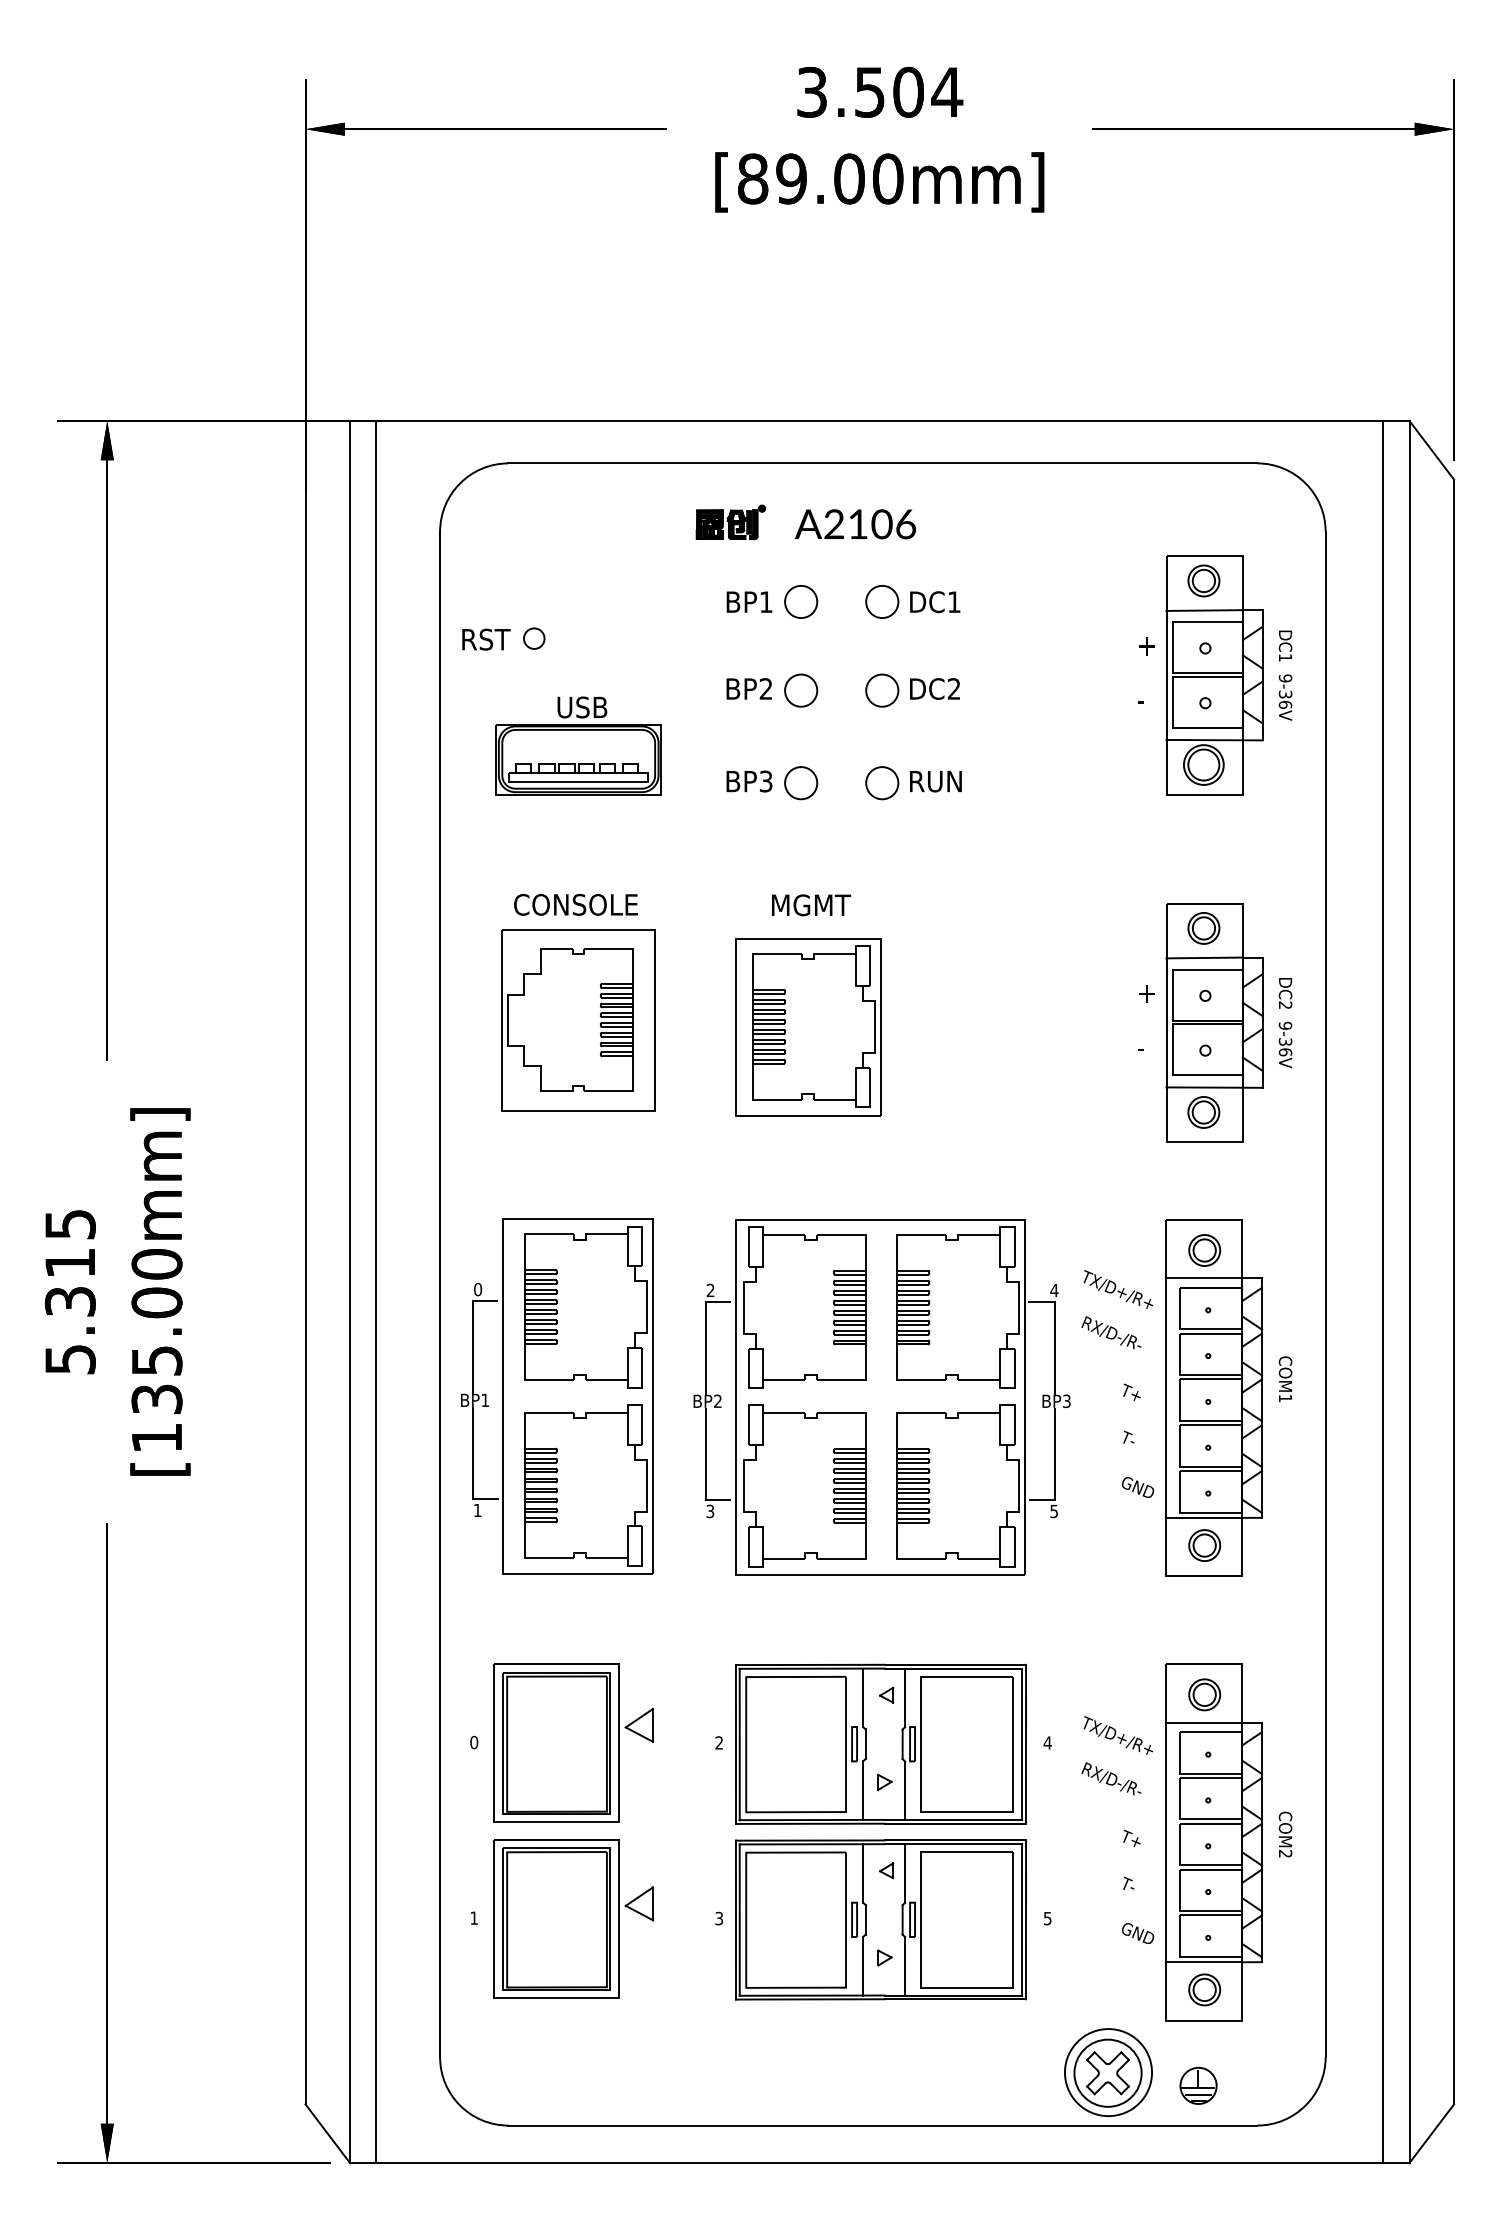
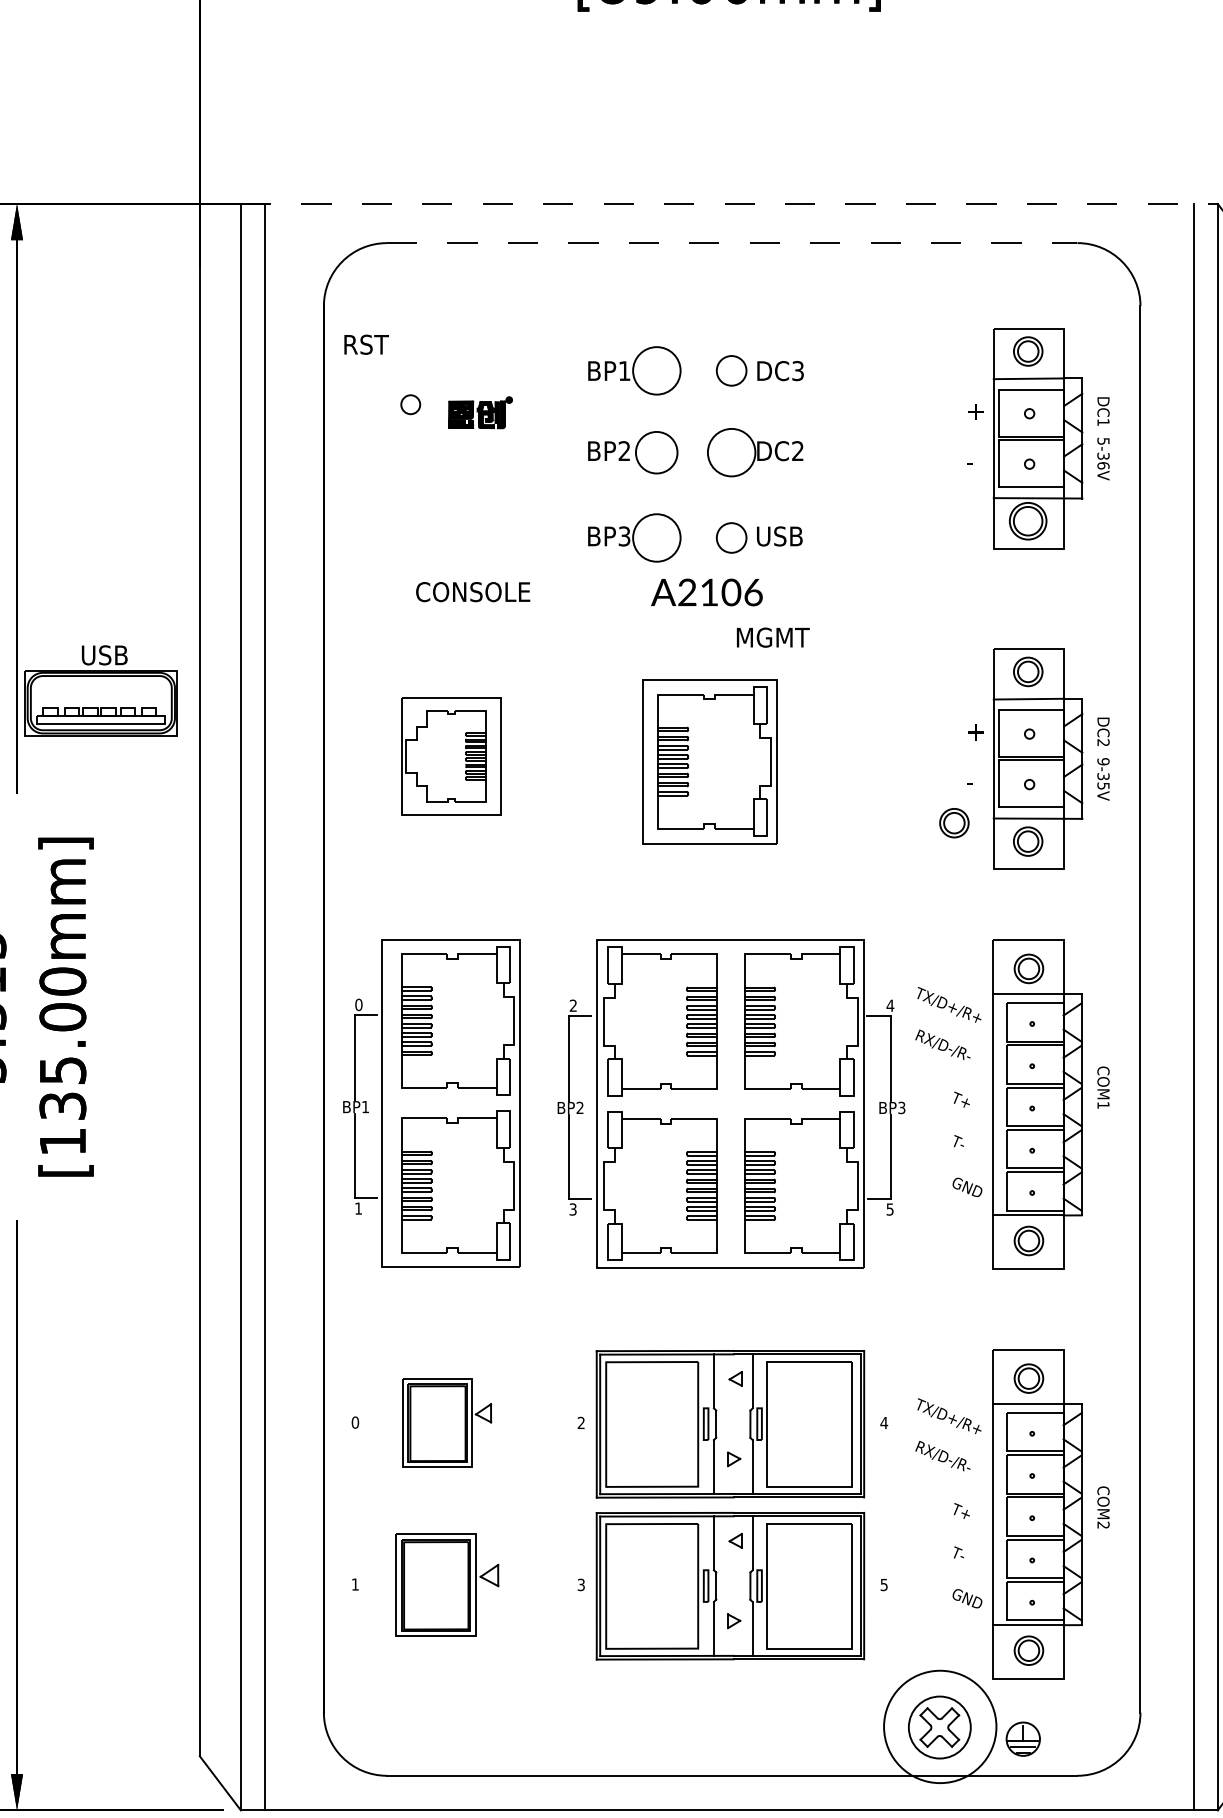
line: (879, 420) -> (729, 203), solid -> dashed
line: (883, 463) -> (732, 243), solid -> dashed
part: (730, 522) -> (480, 412), moved
text: (855, 524) -> (706, 592), moved
circle: (801, 601) -> (657, 370), size x1.6
text: (954, 602) -> (798, 371), DC1 -> DC3
text: (486, 639) -> (366, 344), moved
text: (1285, 678) -> (1103, 441), 9-36V -> 5-36V
circle: (801, 690) -> (657, 452), size x1.4
circle: (882, 690) -> (731, 452), size x1.6
part: (578, 745) -> (101, 690), moved
text: (935, 781) -> (780, 536), RUN -> USB
circle: (801, 783) -> (657, 538), size x1.6
text: (575, 904) -> (472, 591), moved
text: (811, 905) -> (773, 637), moved
part: (578, 1020) -> (451, 756), size x0.7
part: (808, 1027) -> (709, 762), moved
text: (1285, 1052) -> (1103, 786), 9-36V -> 9-35V
part: (1123, 1092) -> (954, 823), added
part: (573, 1742) -> (446, 1422), size x0.6
part: (573, 1918) -> (446, 1584), size x0.7
circle: (1108, 2072) -> (940, 1726), size x1.4

